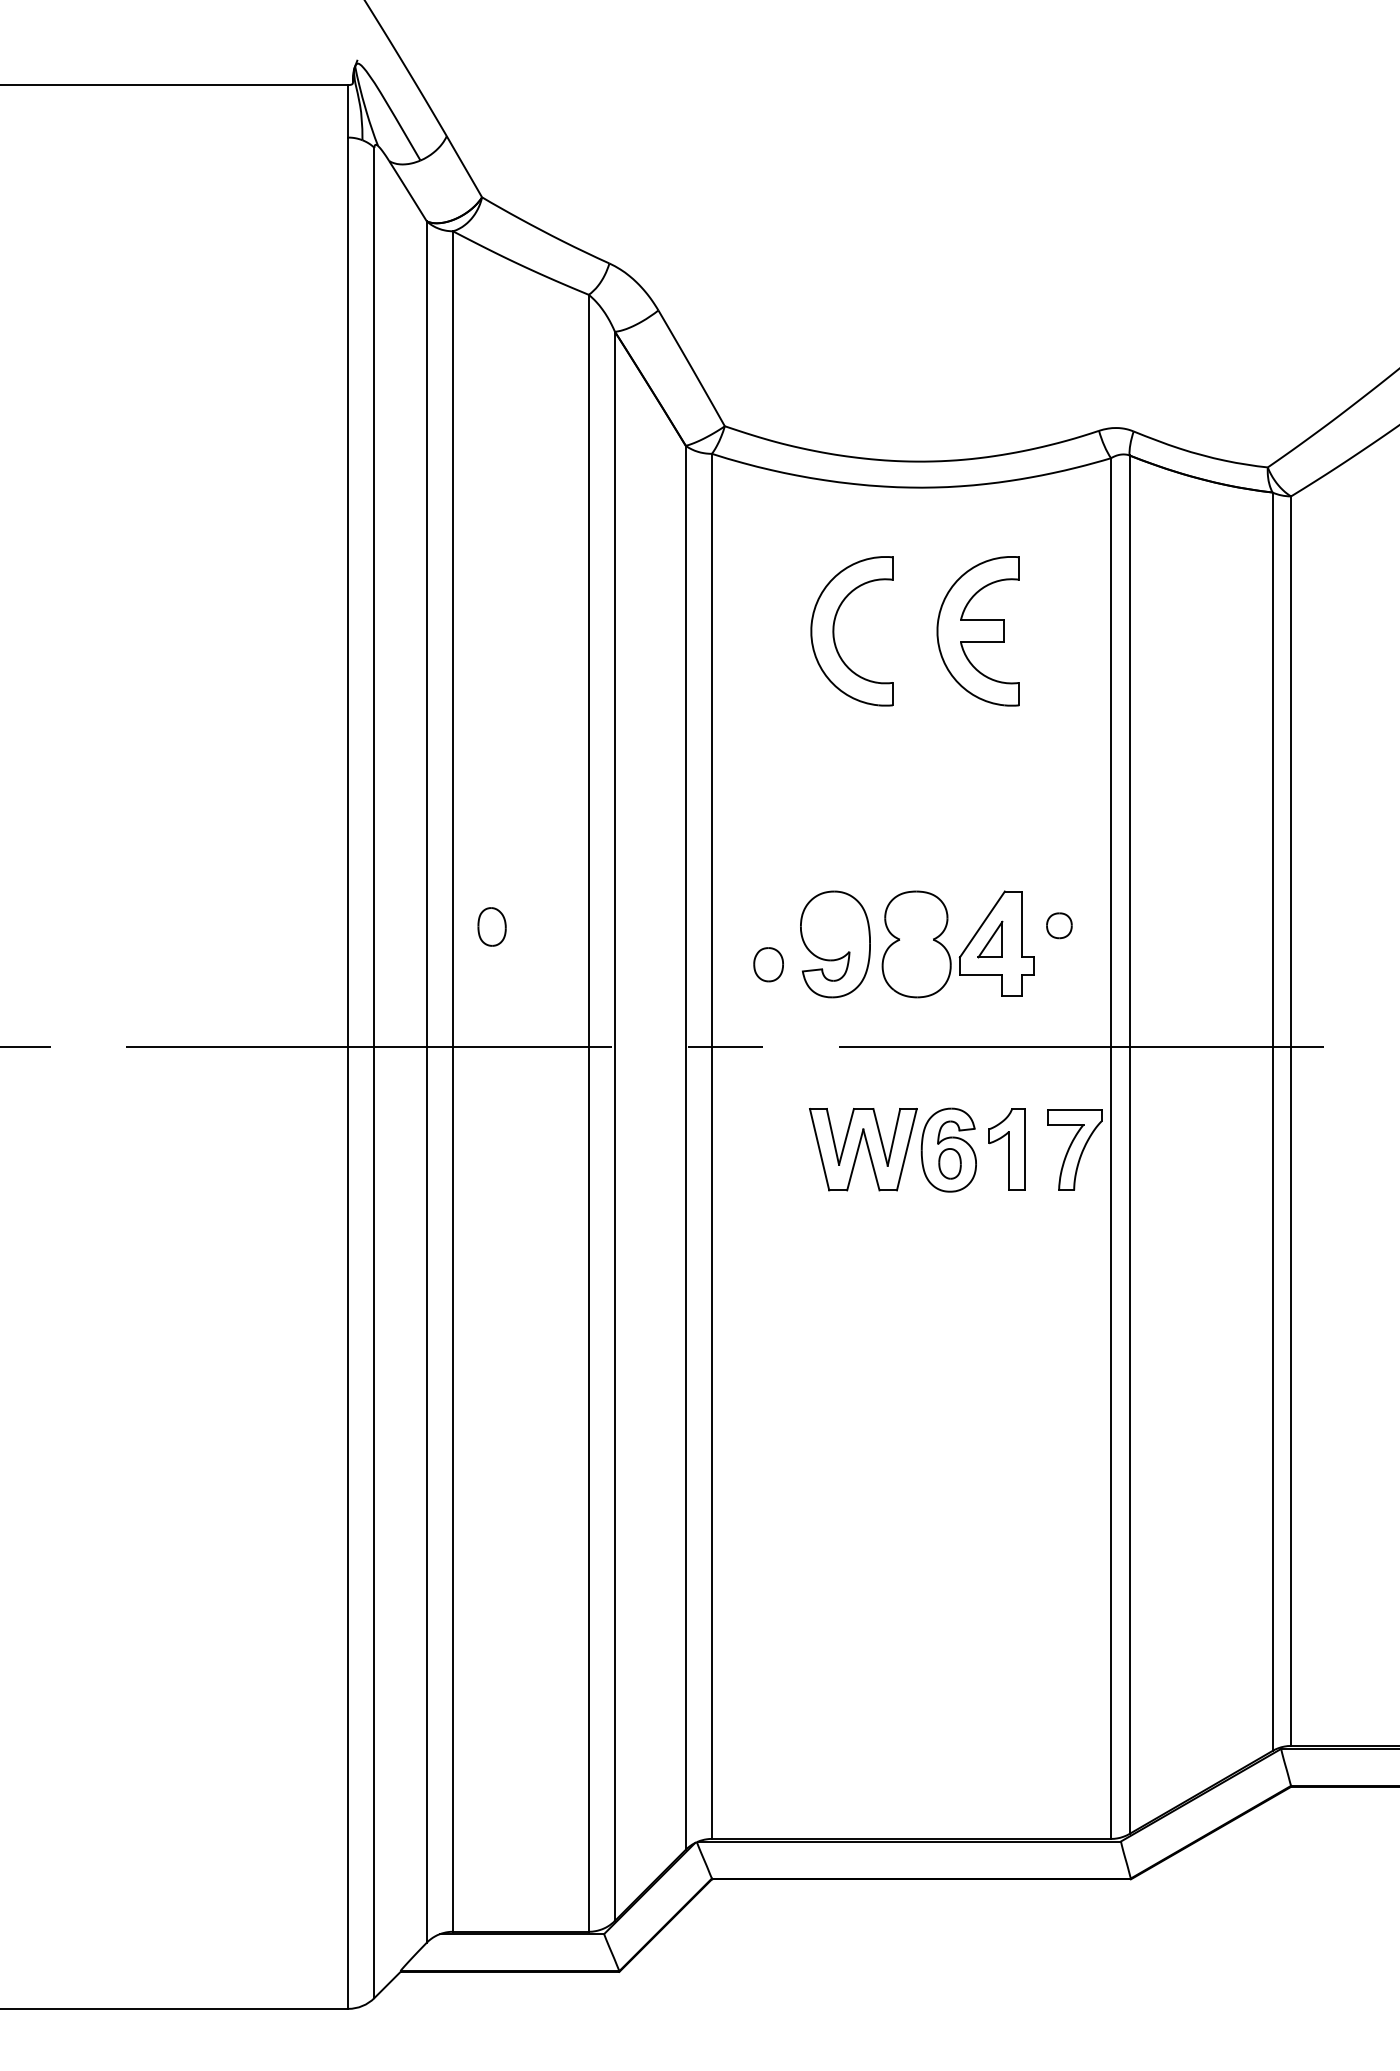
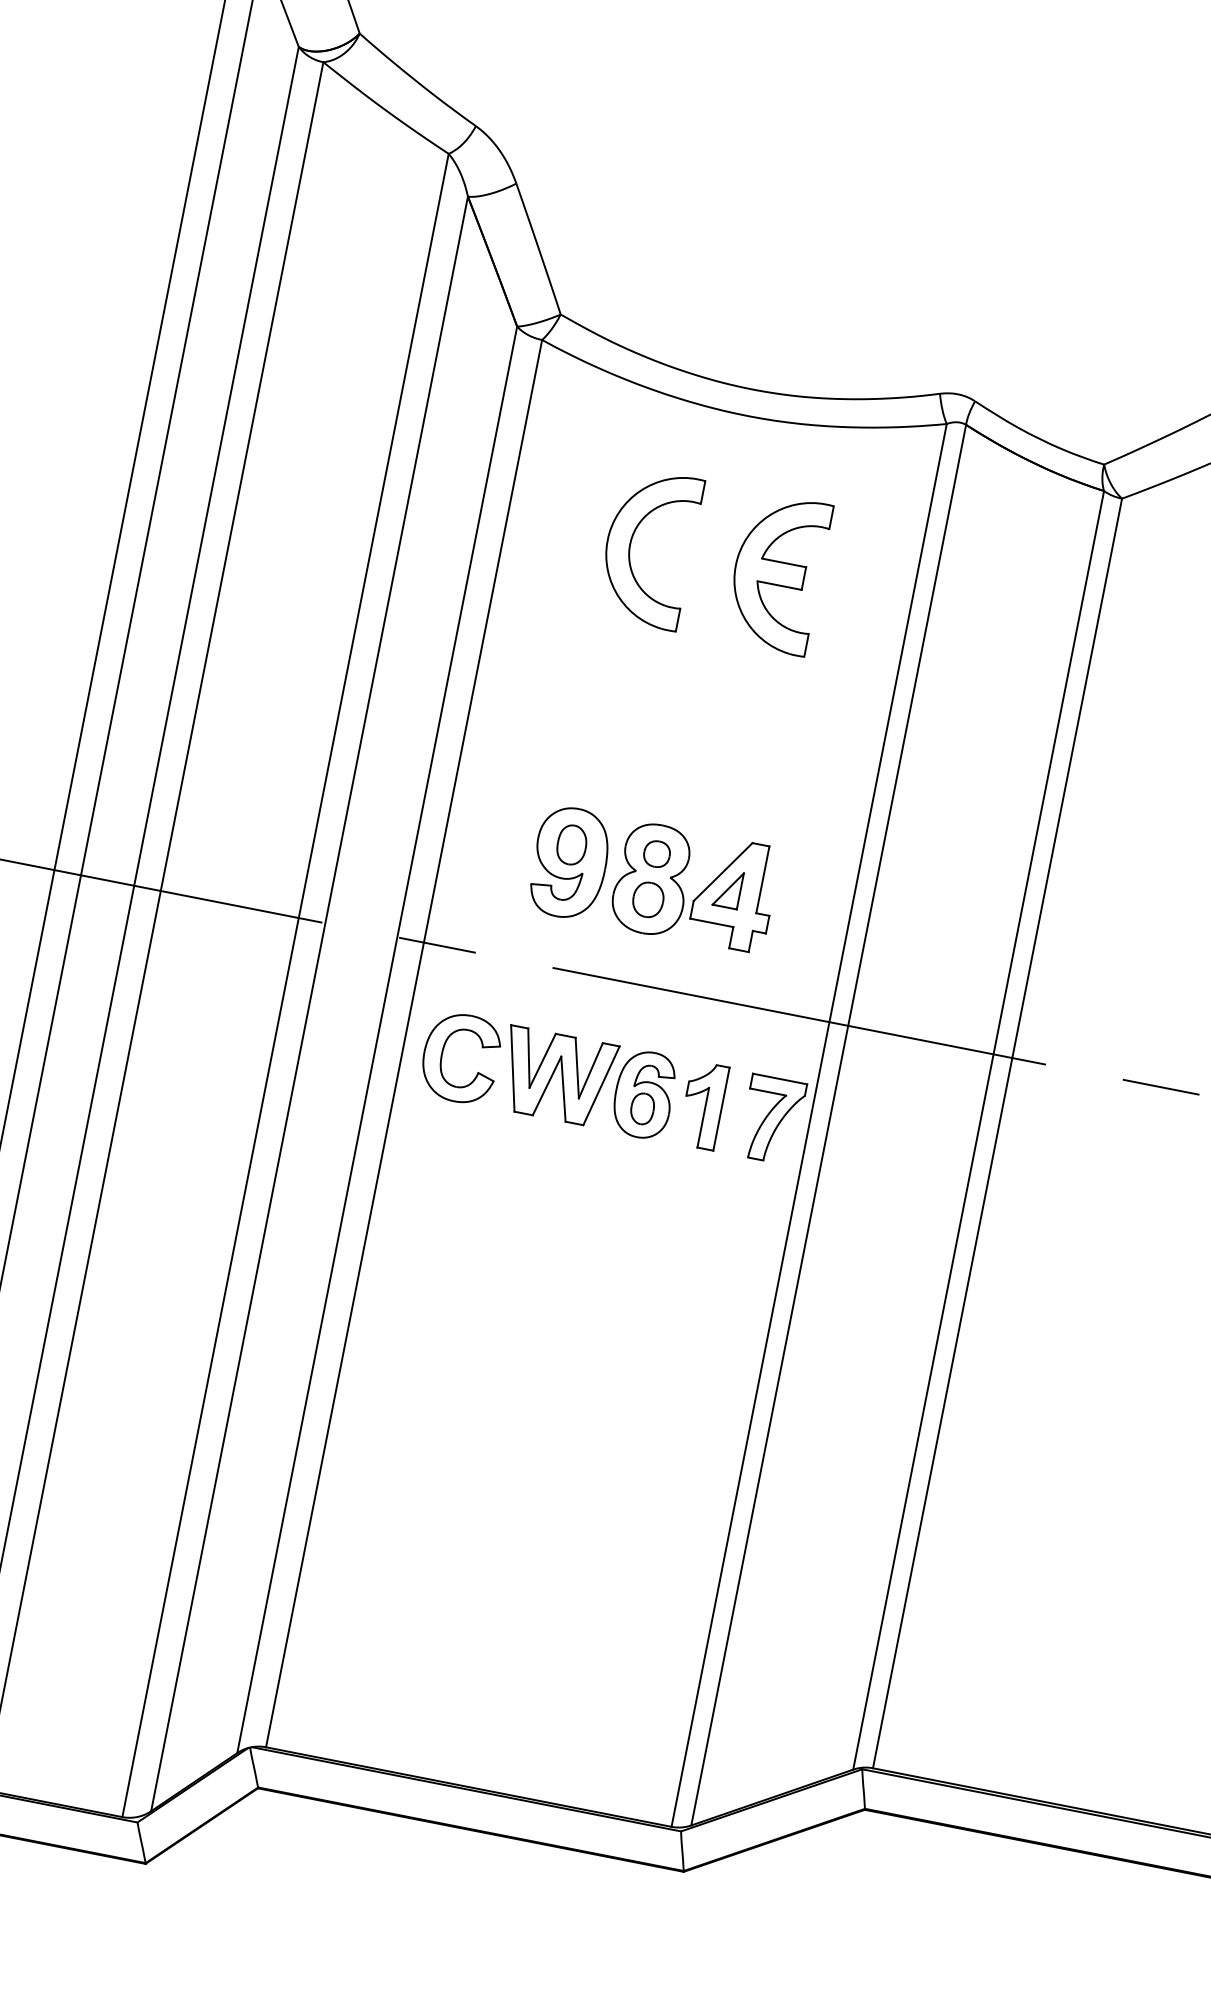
part: (1059, 925) -> (657, 853), moved
part: (491, 926) -> (571, 844), moved
part: (768, 964) -> (648, 899), moved
part: (750, 1149) -> (442, 1054), added

